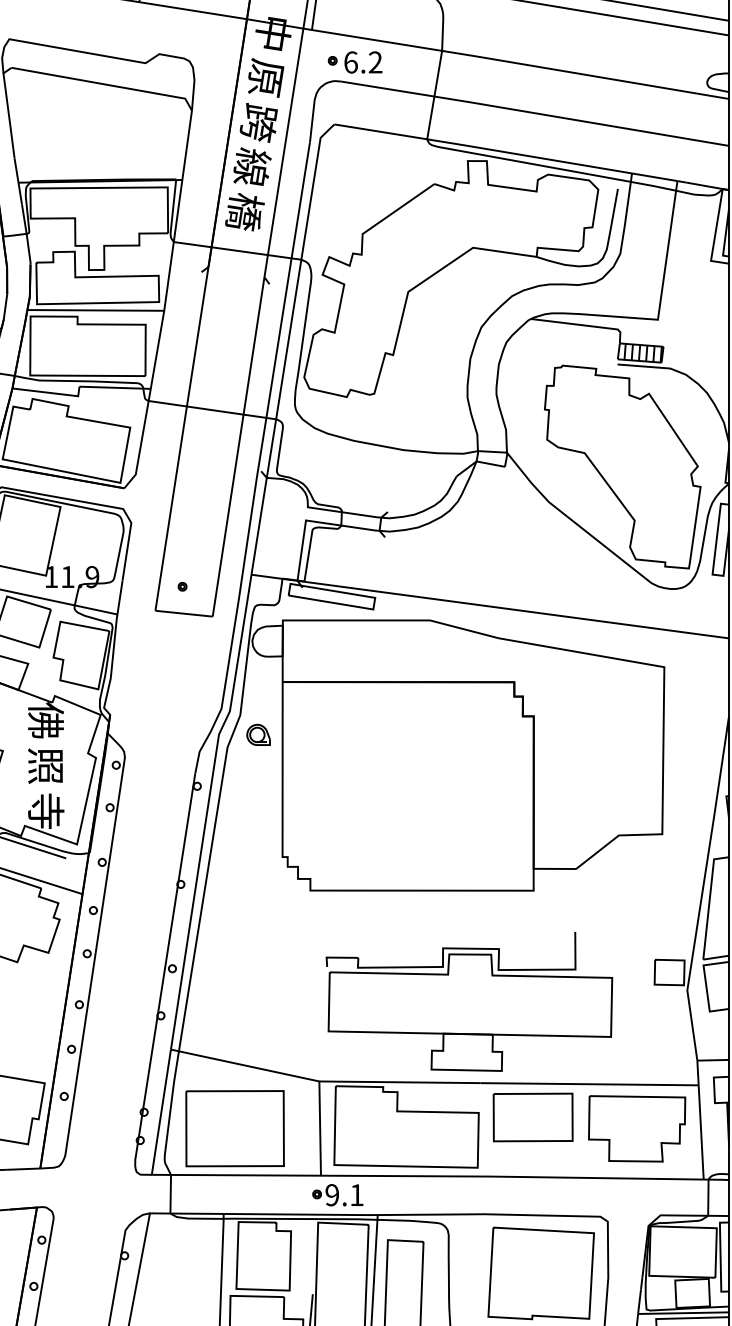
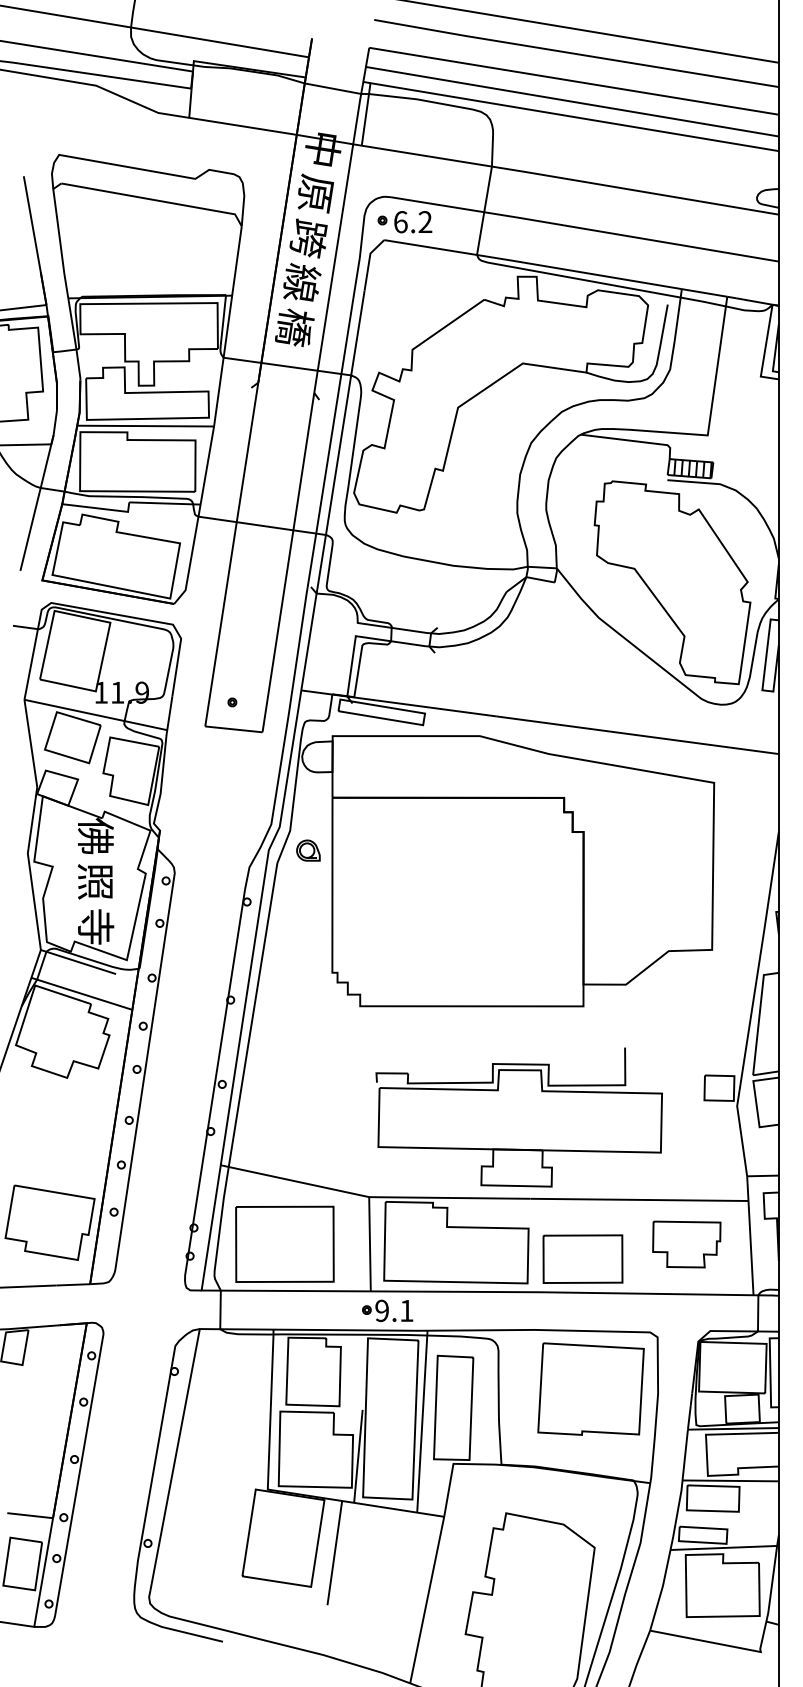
part: (354, 62) -> (404, 222), moved
part: (532, 1116) -> (582, 1258), moved
part: (636, 1128) -> (686, 1244), size x0.7

